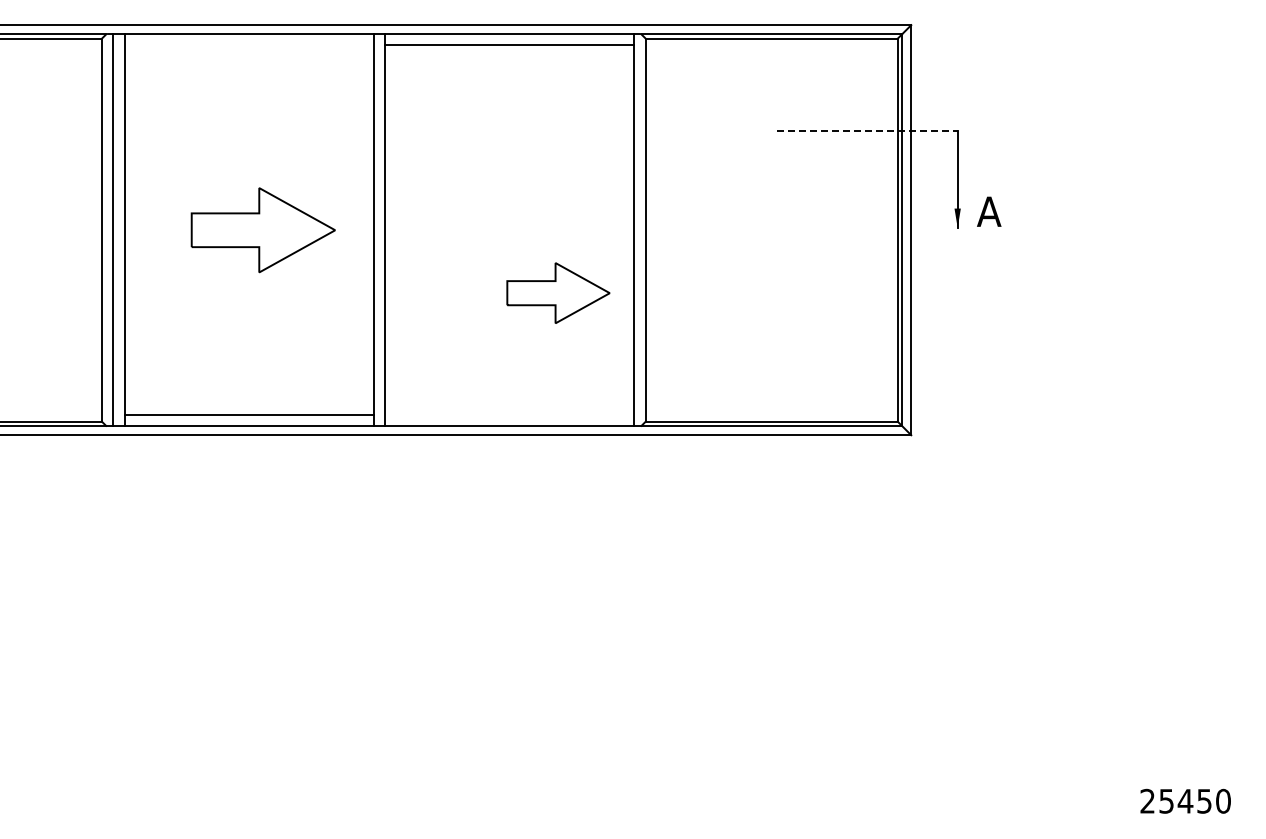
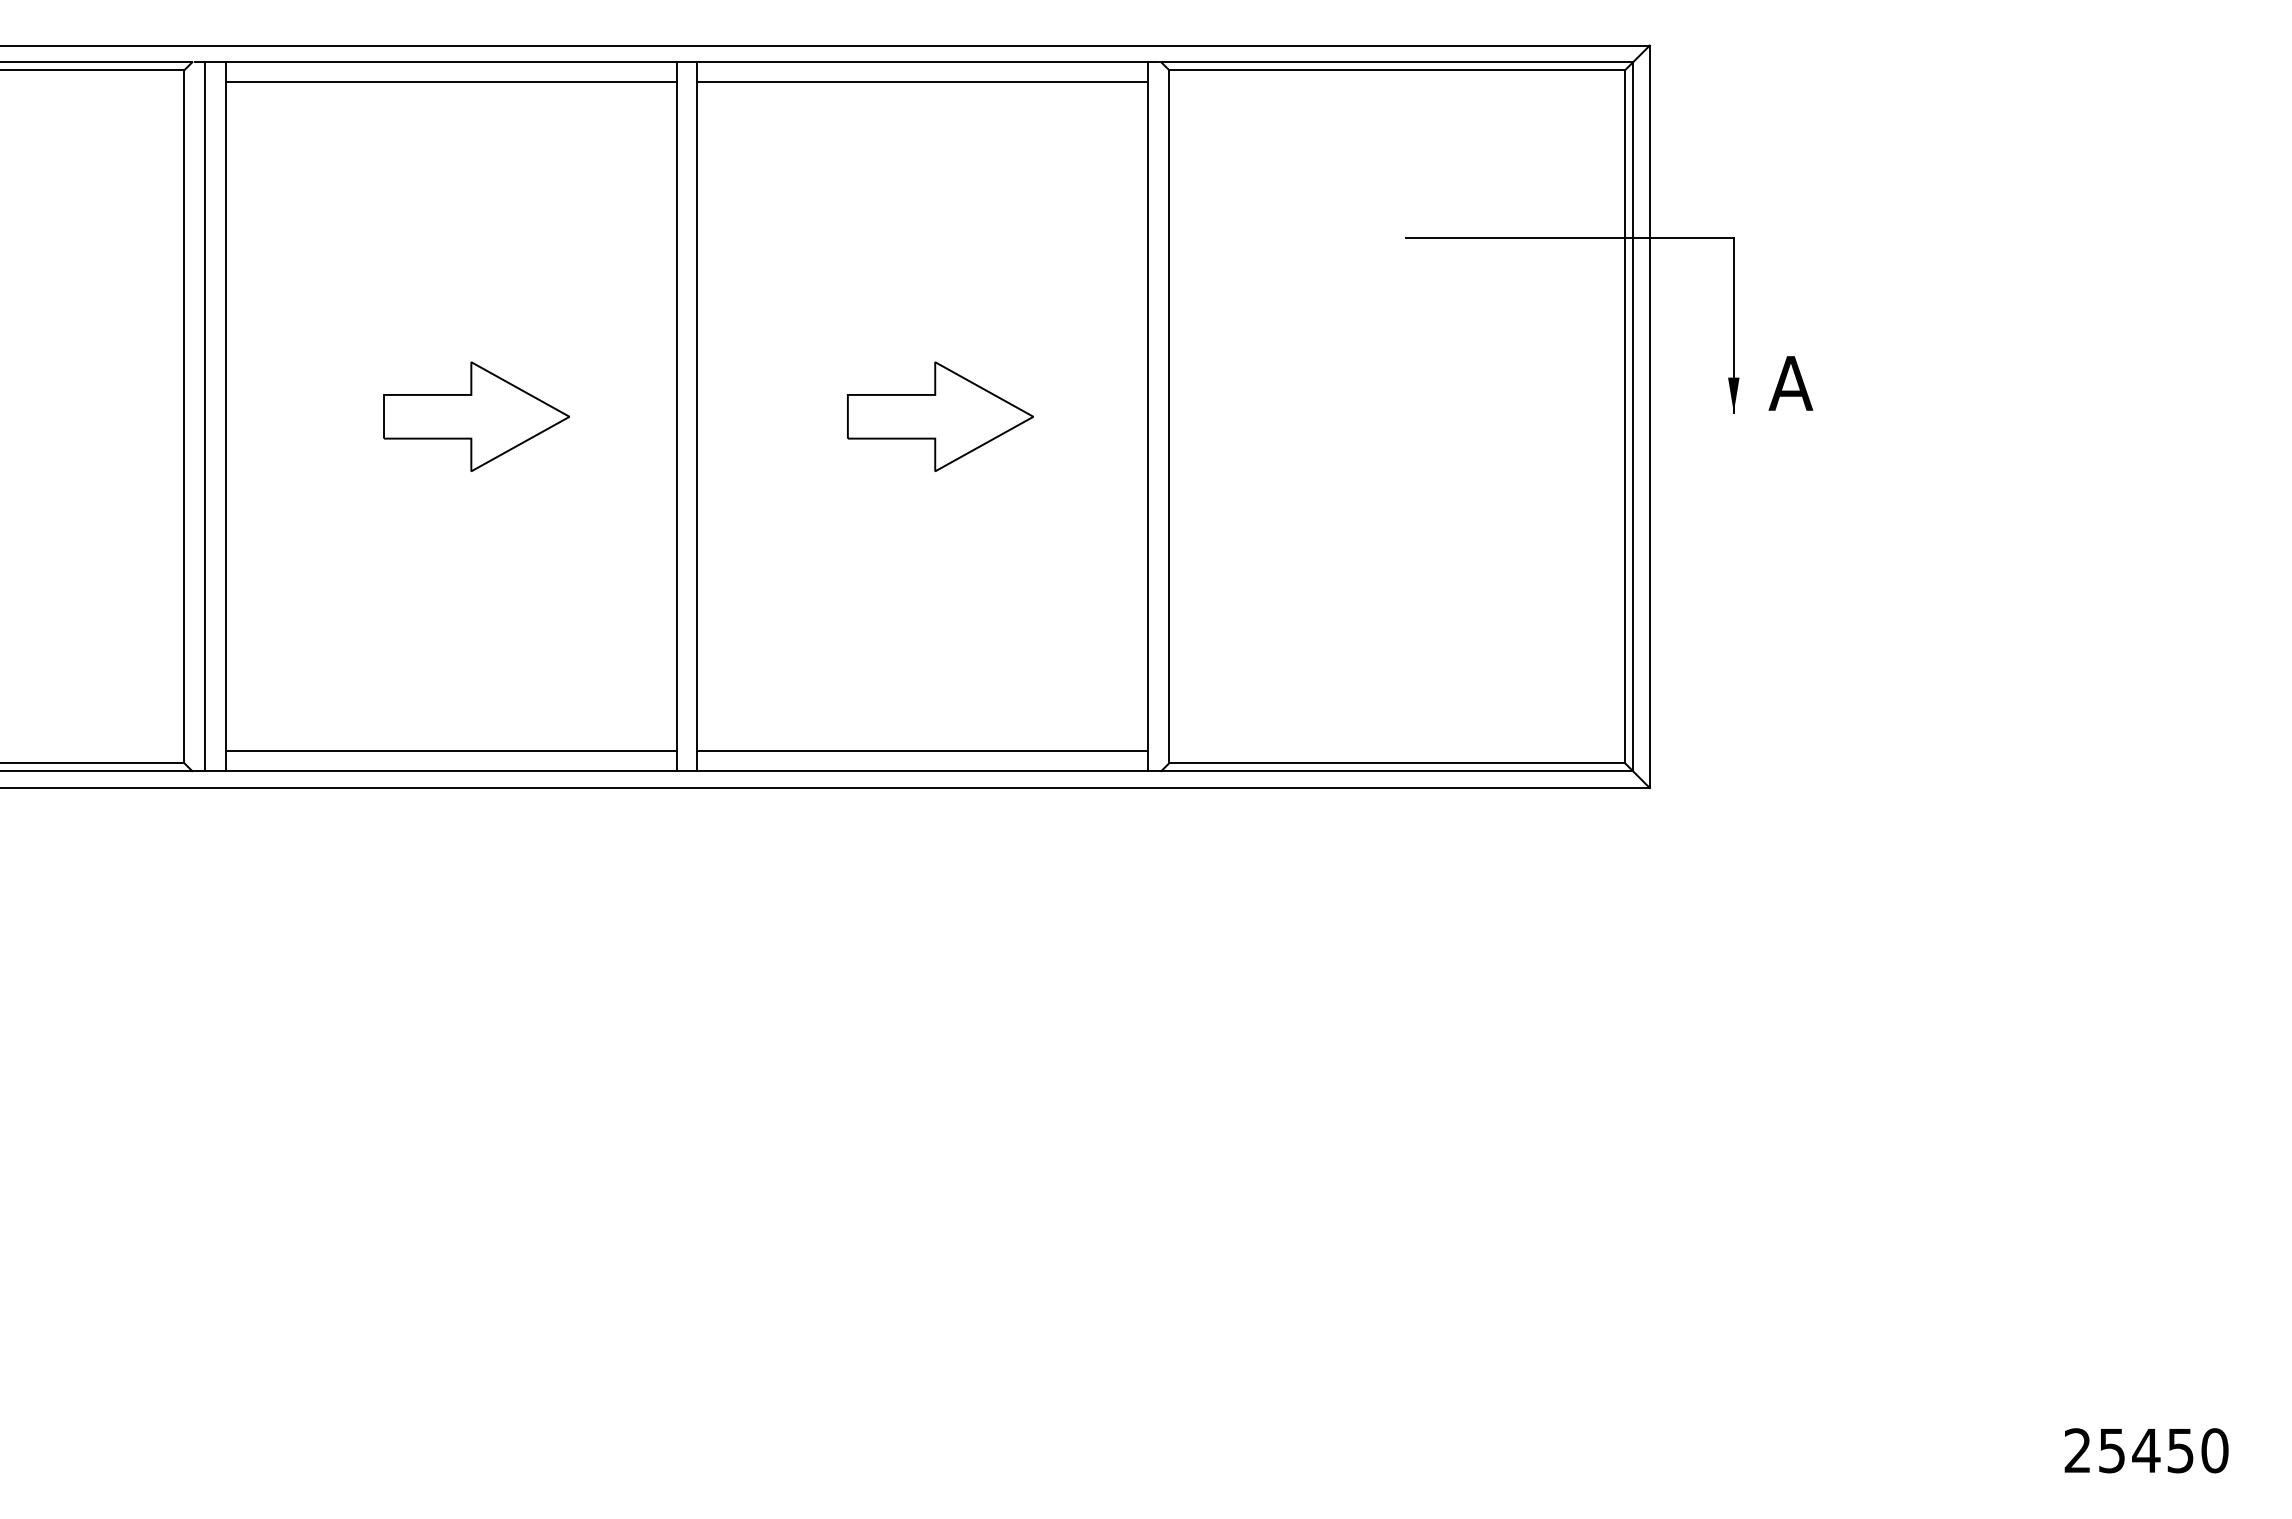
line: (248, 45) -> (449, 82), added
line: (867, 131) -> (1570, 238), dashed -> solid
part: (262, 229) -> (475, 415), size x0.71
part: (558, 292) -> (940, 415), moved
line: (509, 414) -> (922, 750), added

